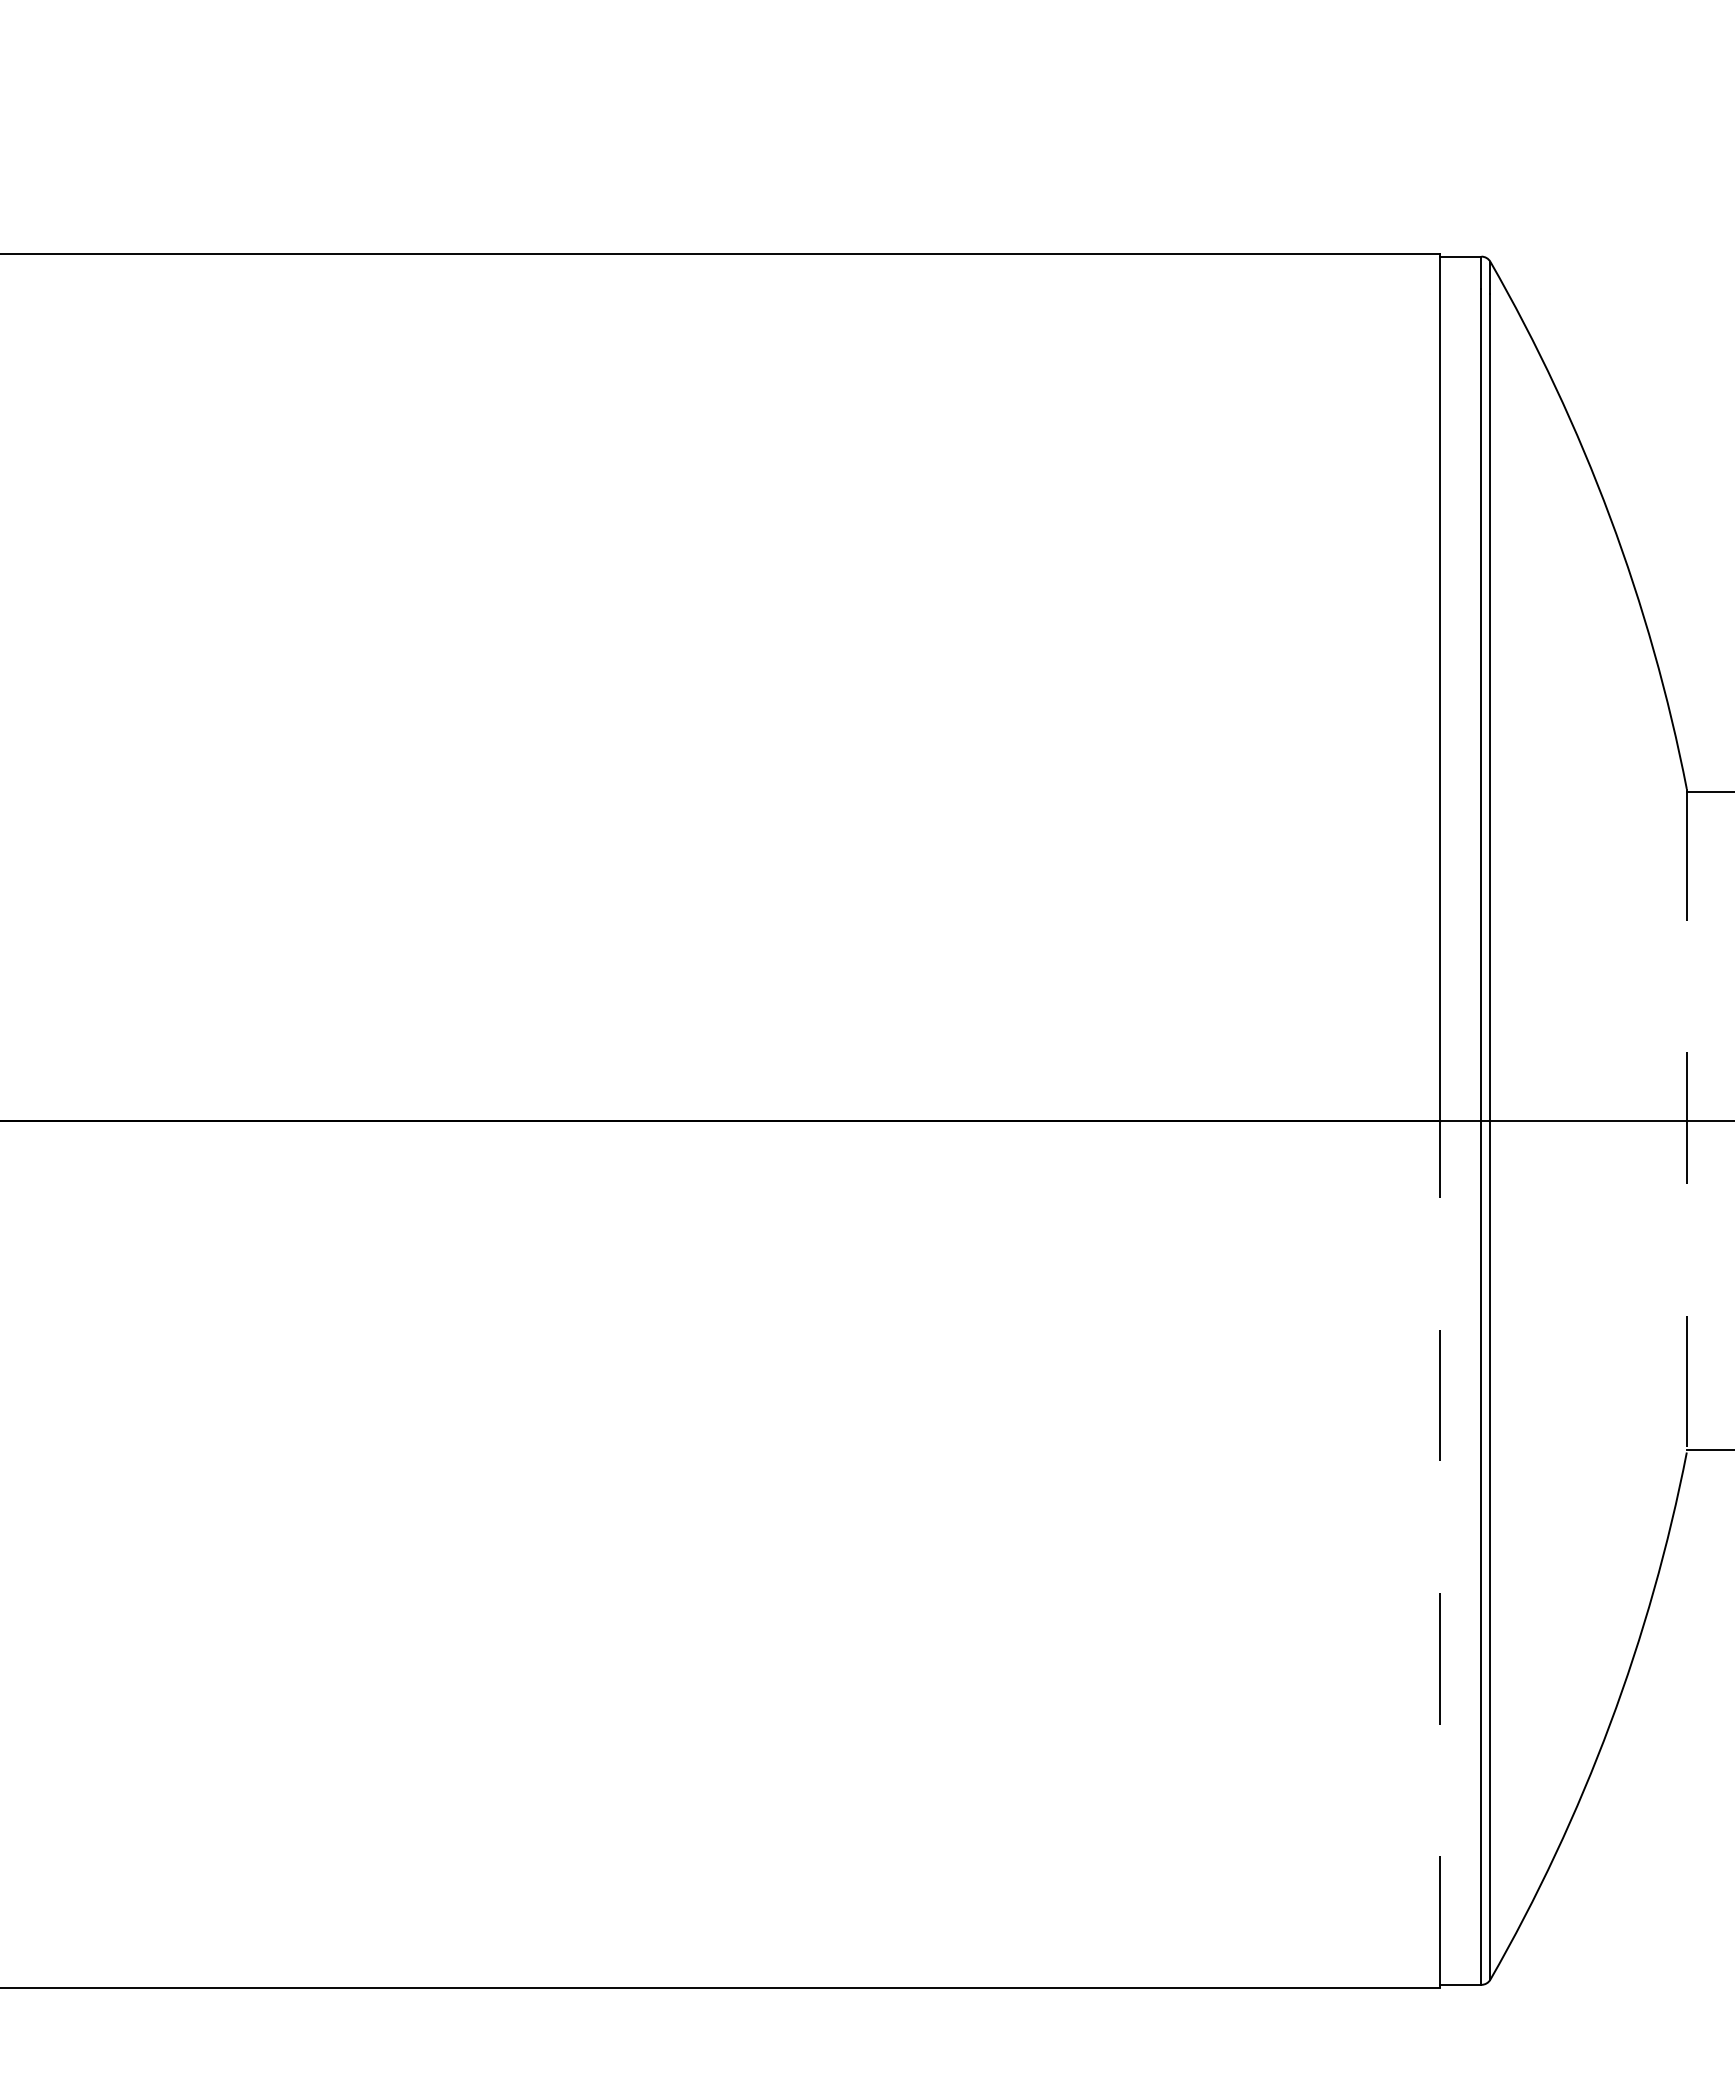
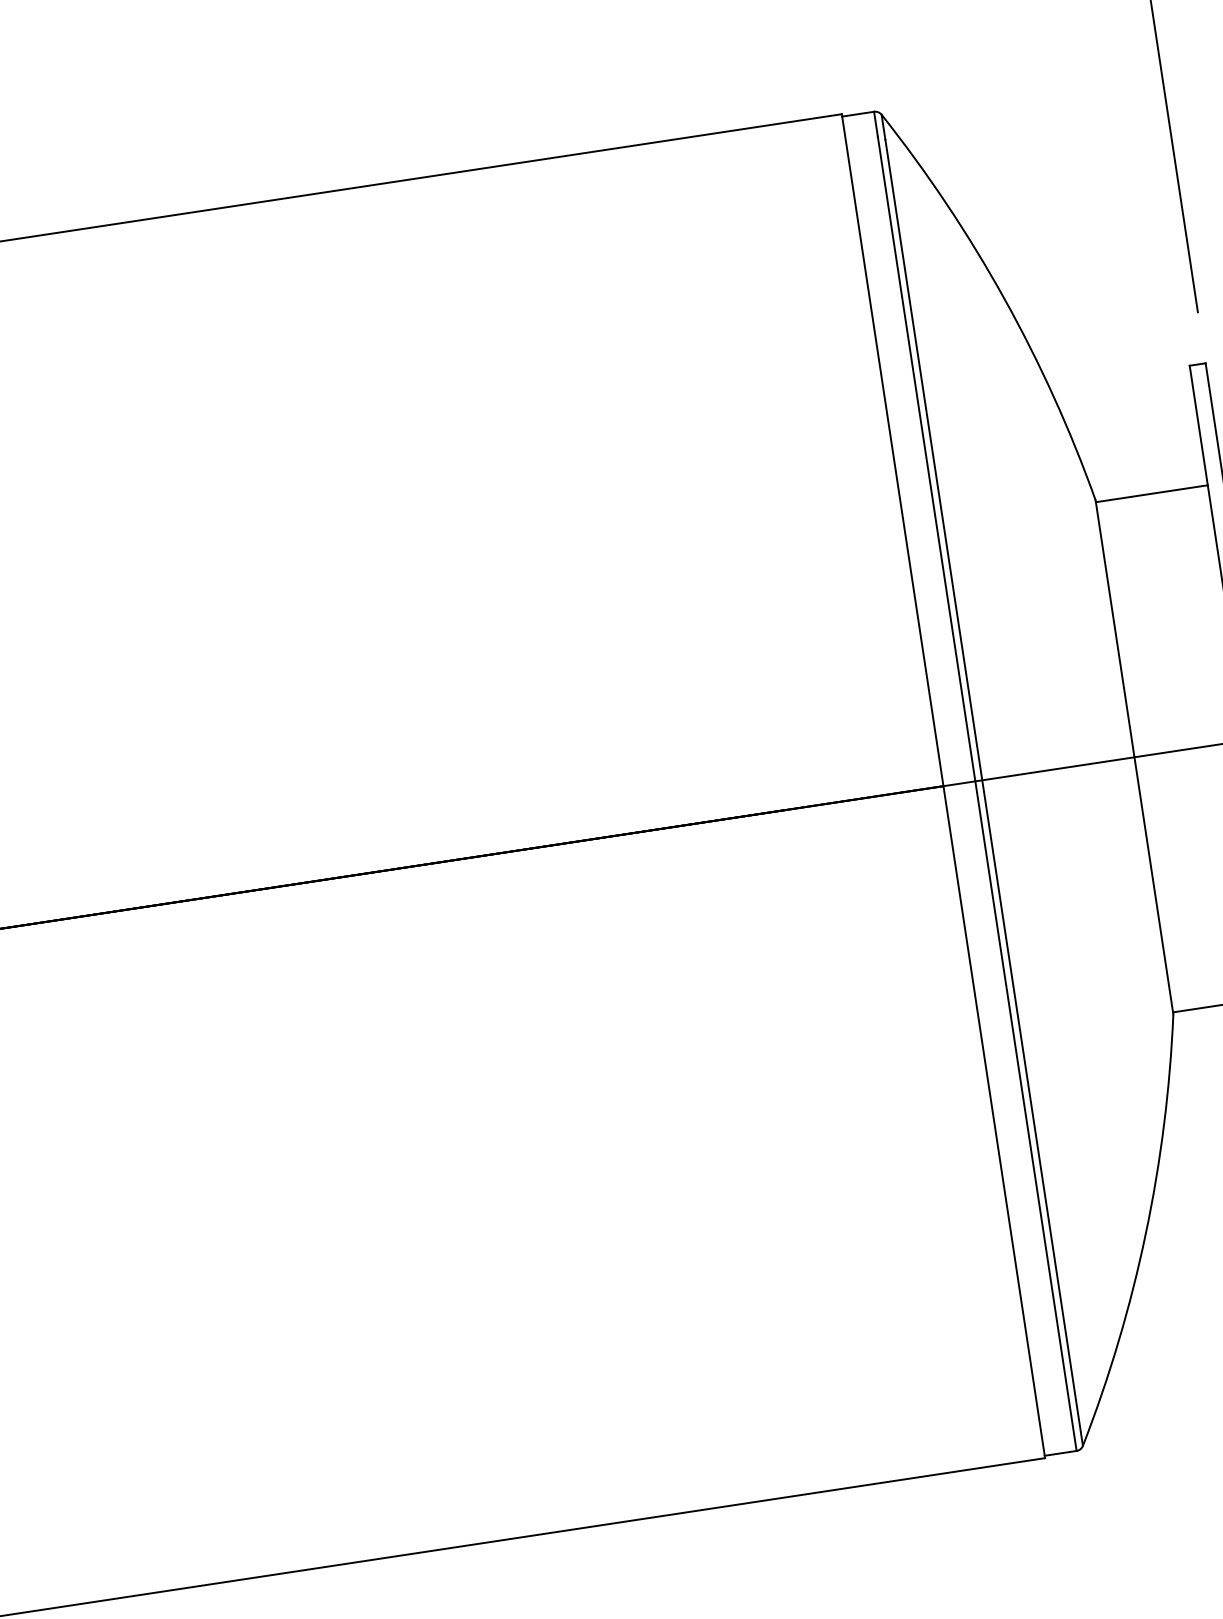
line: (1686, 1120) -> (1134, 757), dashed -> solid
line: (1440, 1554) -> (994, 1122), dashed -> solid

